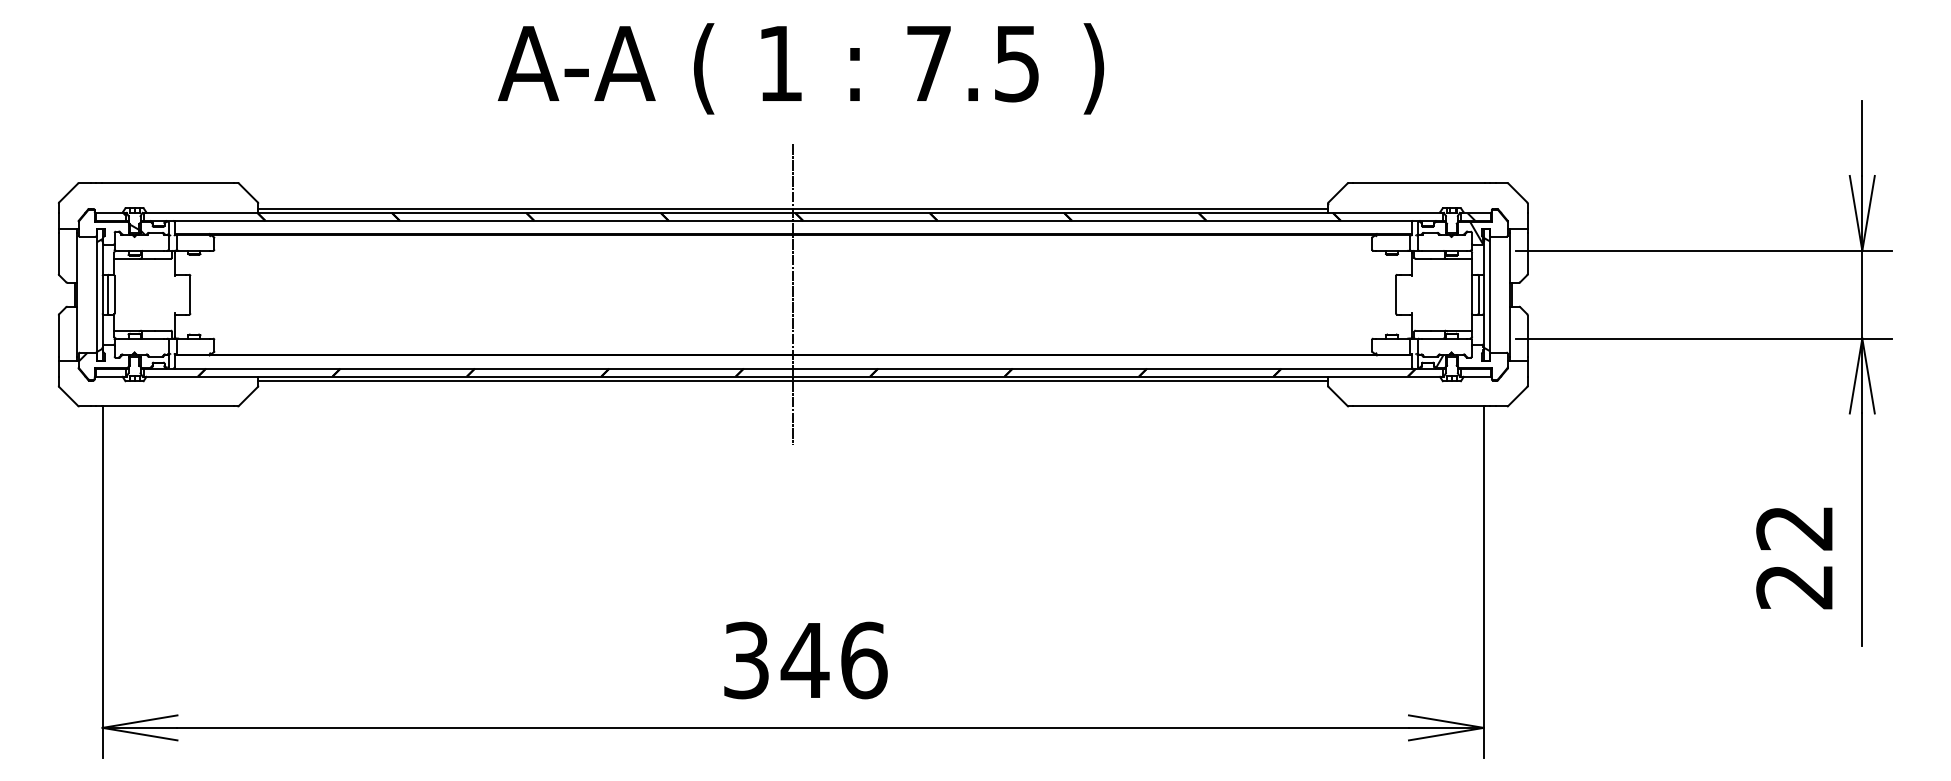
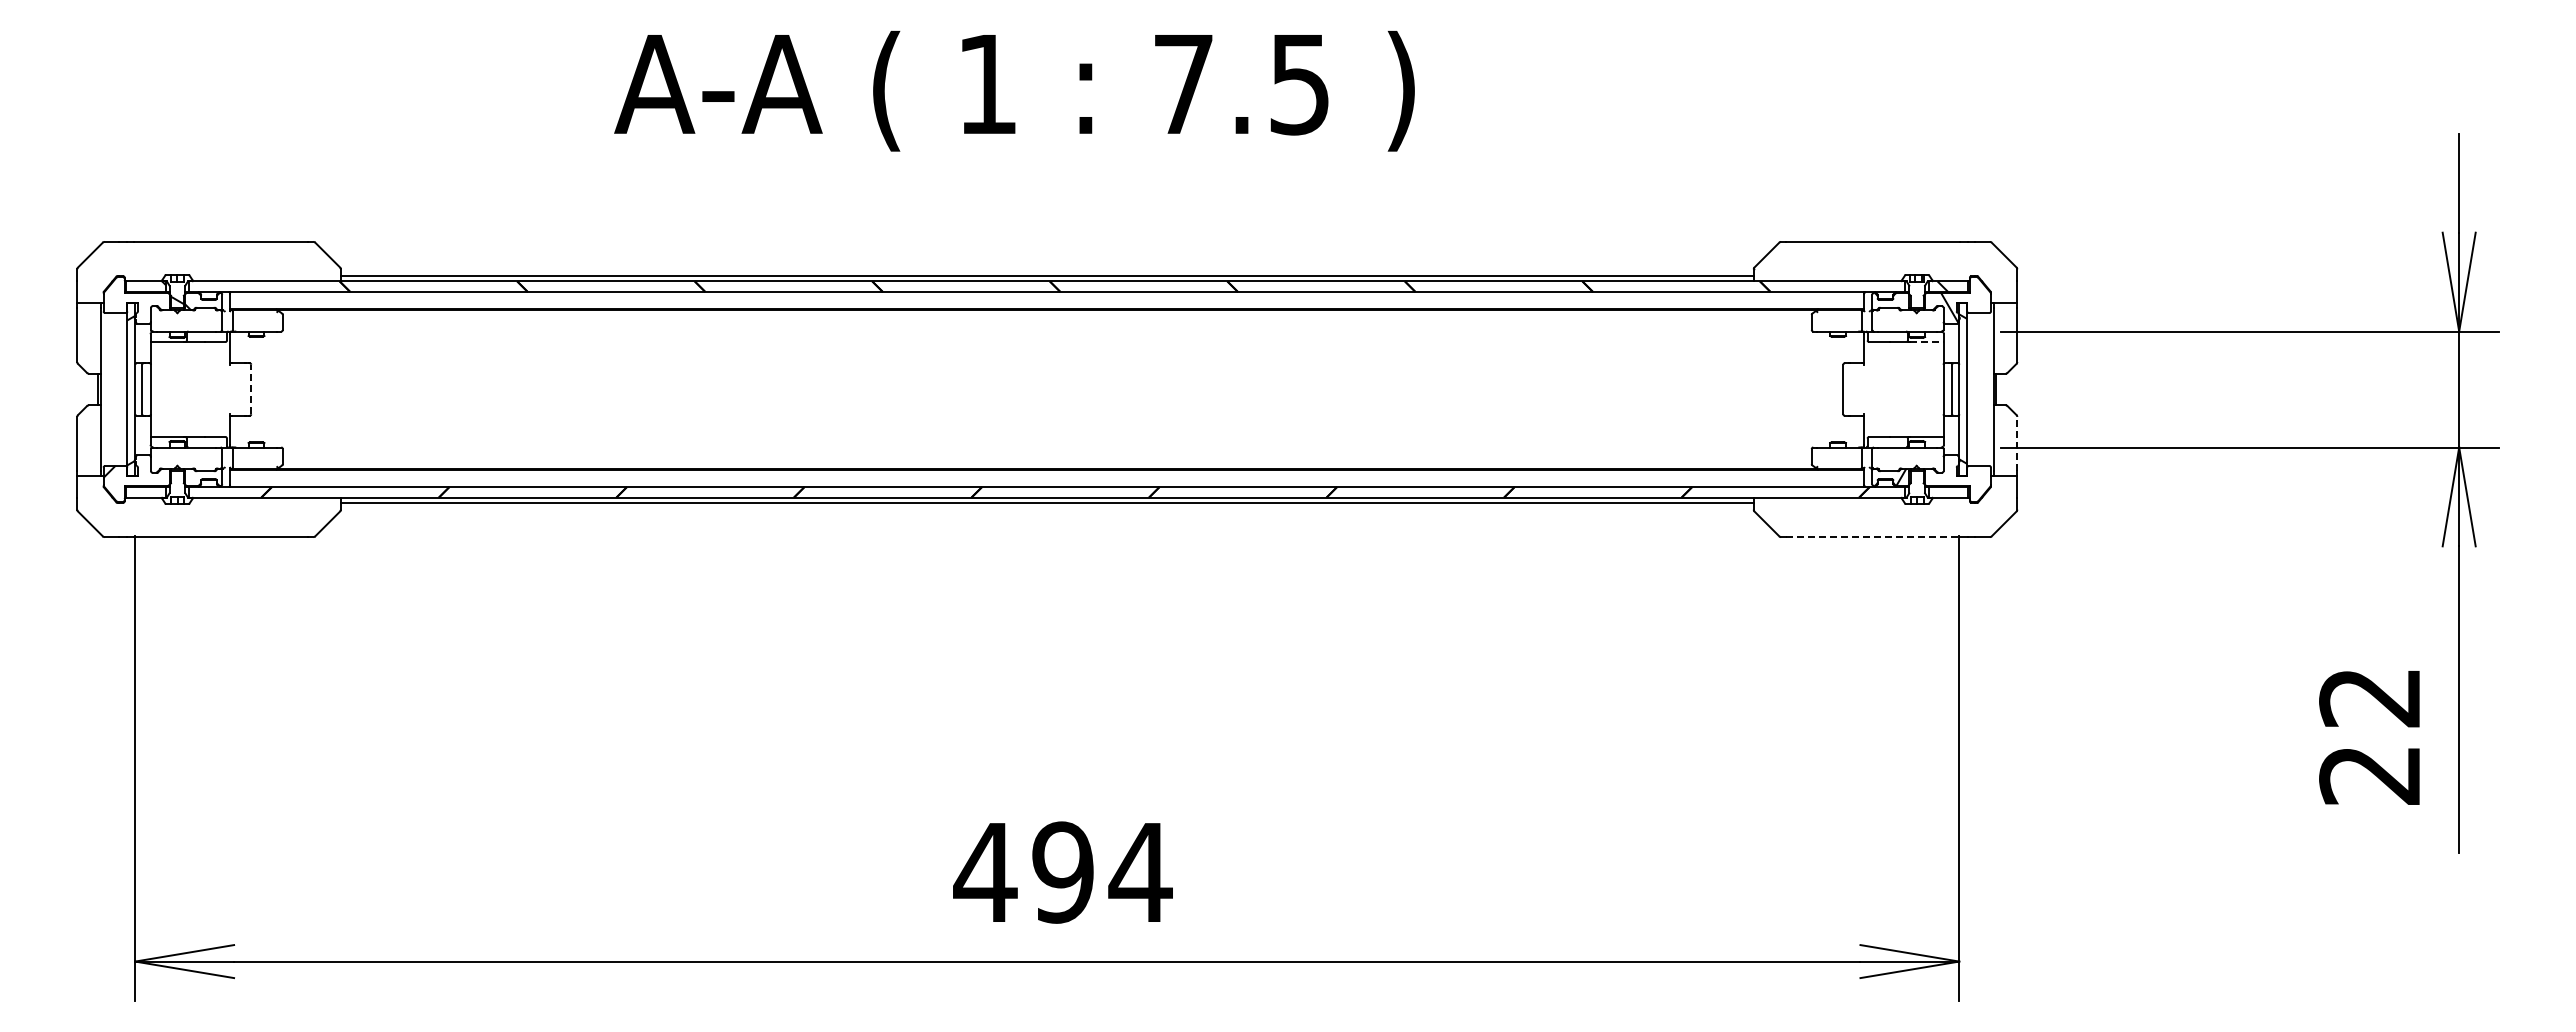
text: (800, 69) -> (1014, 91), moved
line: (1459, 259) -> (1927, 342), solid -> dashed
line: (190, 294) -> (251, 389), solid -> dashed
line: (793, 294) -> (1047, 389), removed
line: (1527, 335) -> (2017, 443), solid -> dashed
line: (1418, 406) -> (1873, 537), solid -> dashed
text: (804, 660) -> (1062, 872), 346 -> 494

